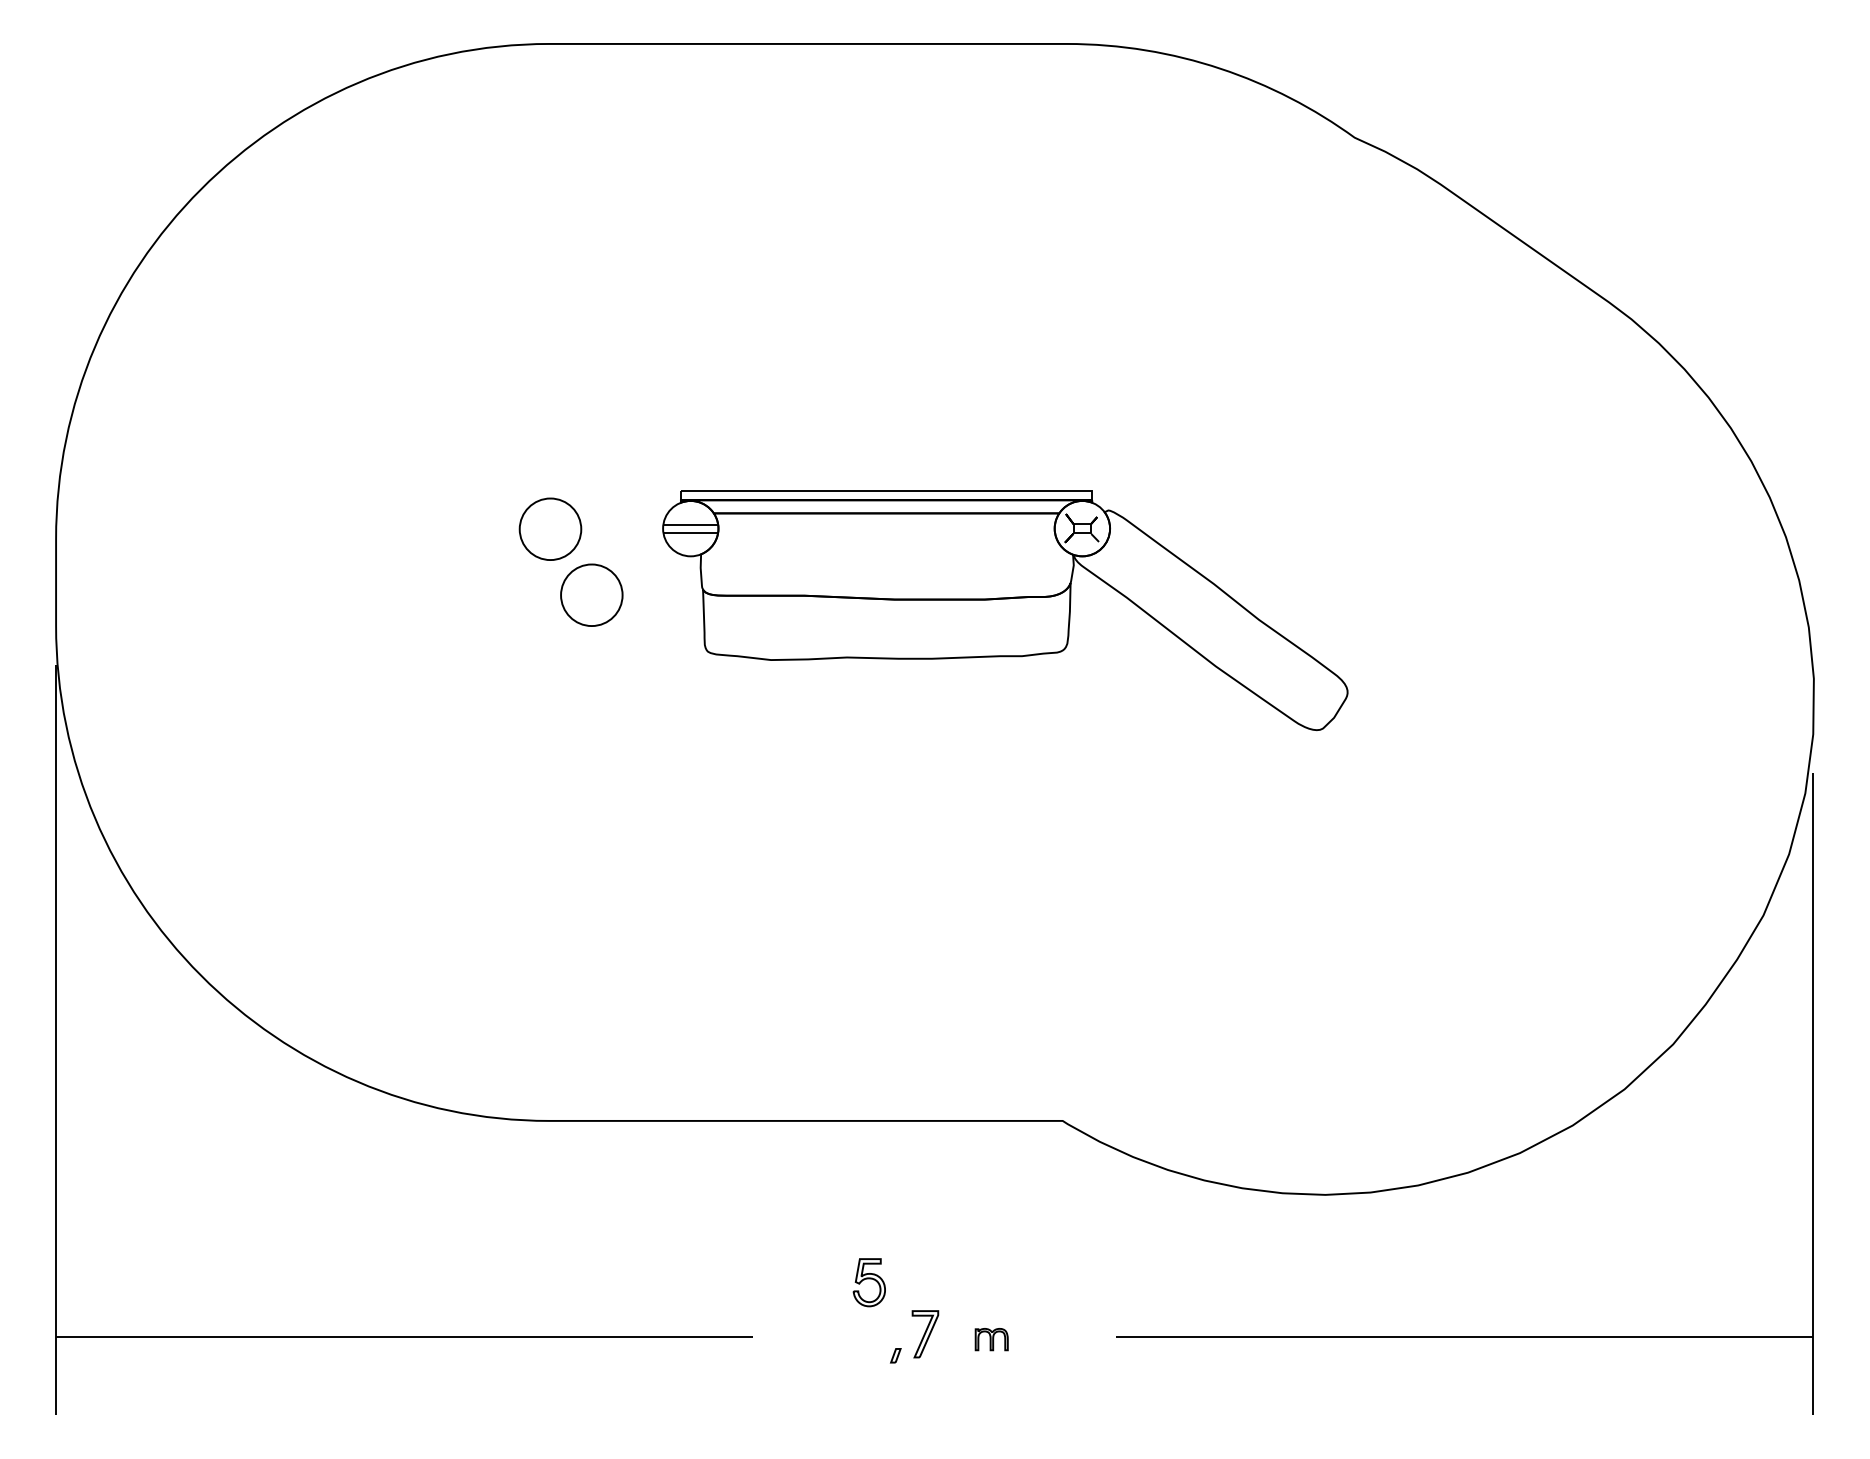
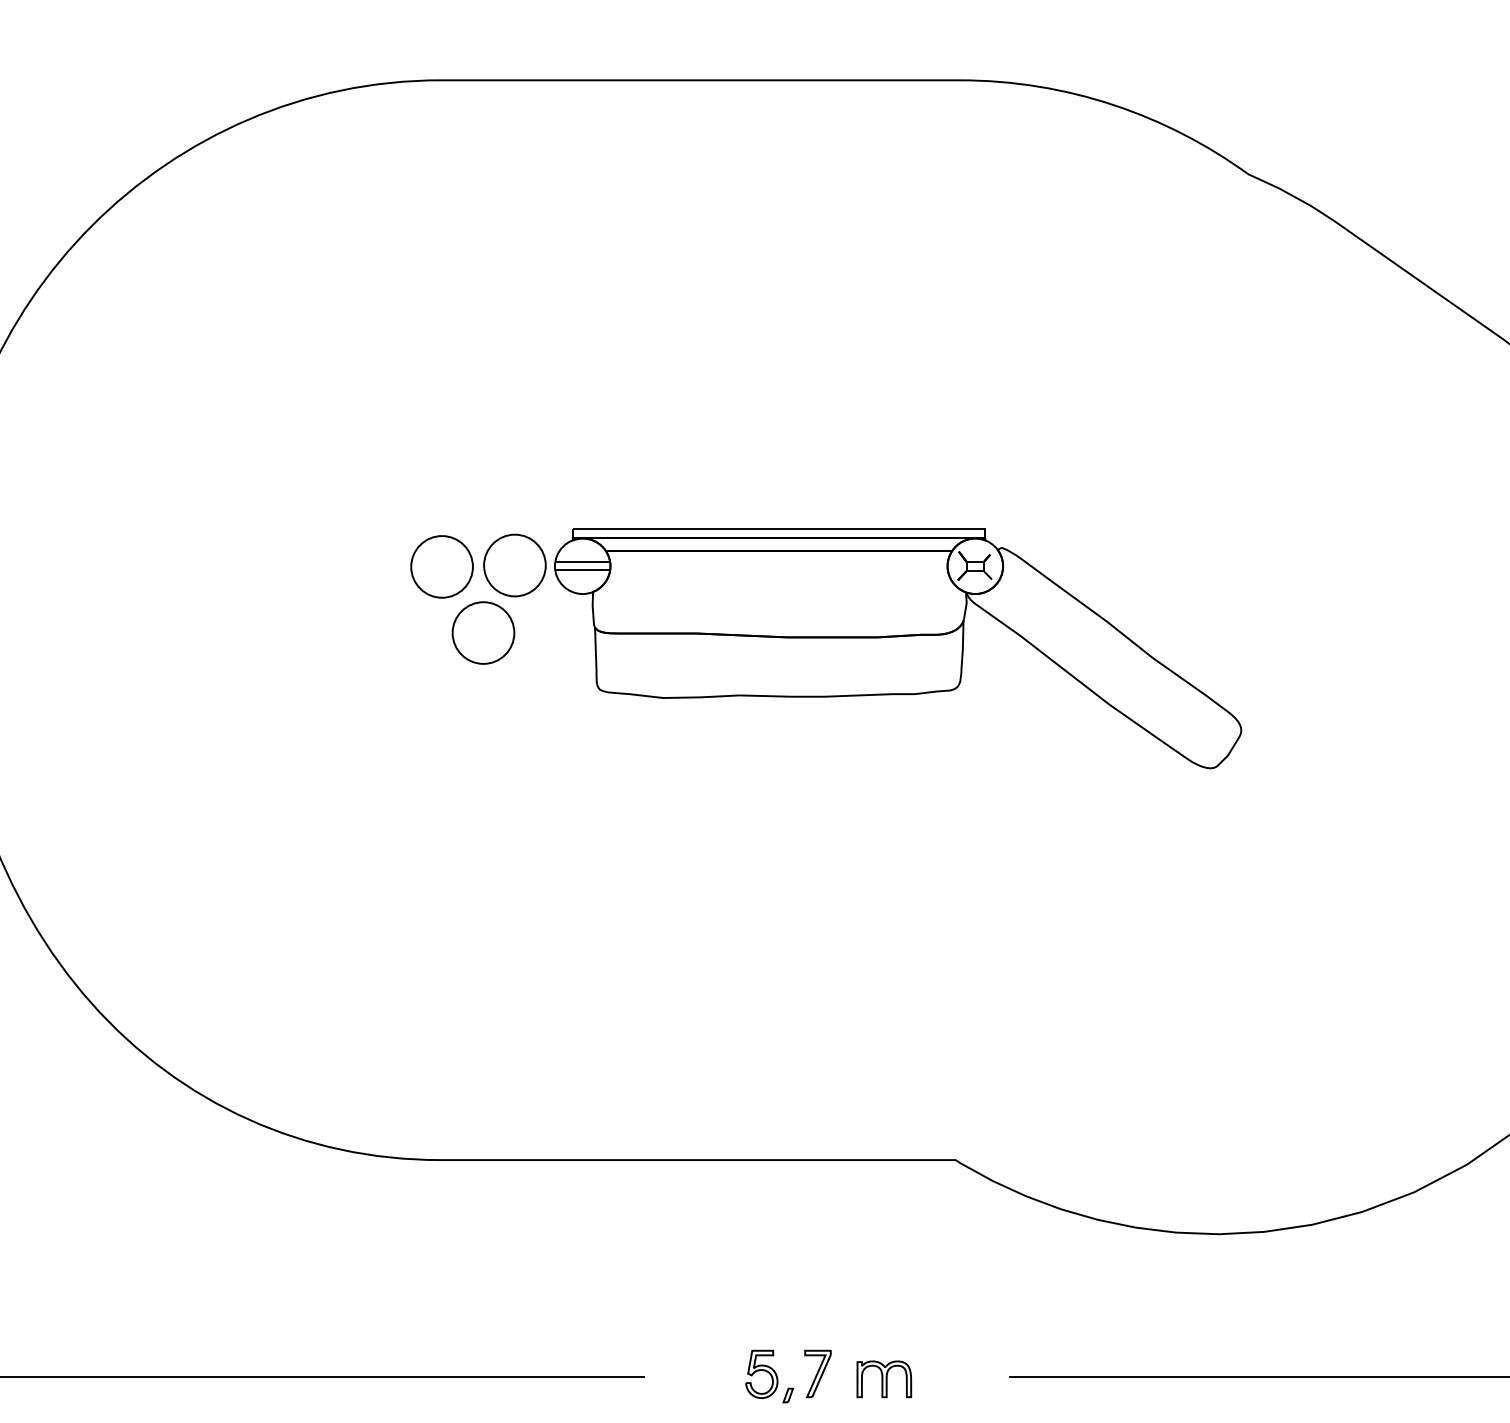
part: (622, 527) -> (514, 565), added
part: (868, 1282) -> (760, 1374), moved
part: (991, 1339) -> (884, 1379), size x1.67

